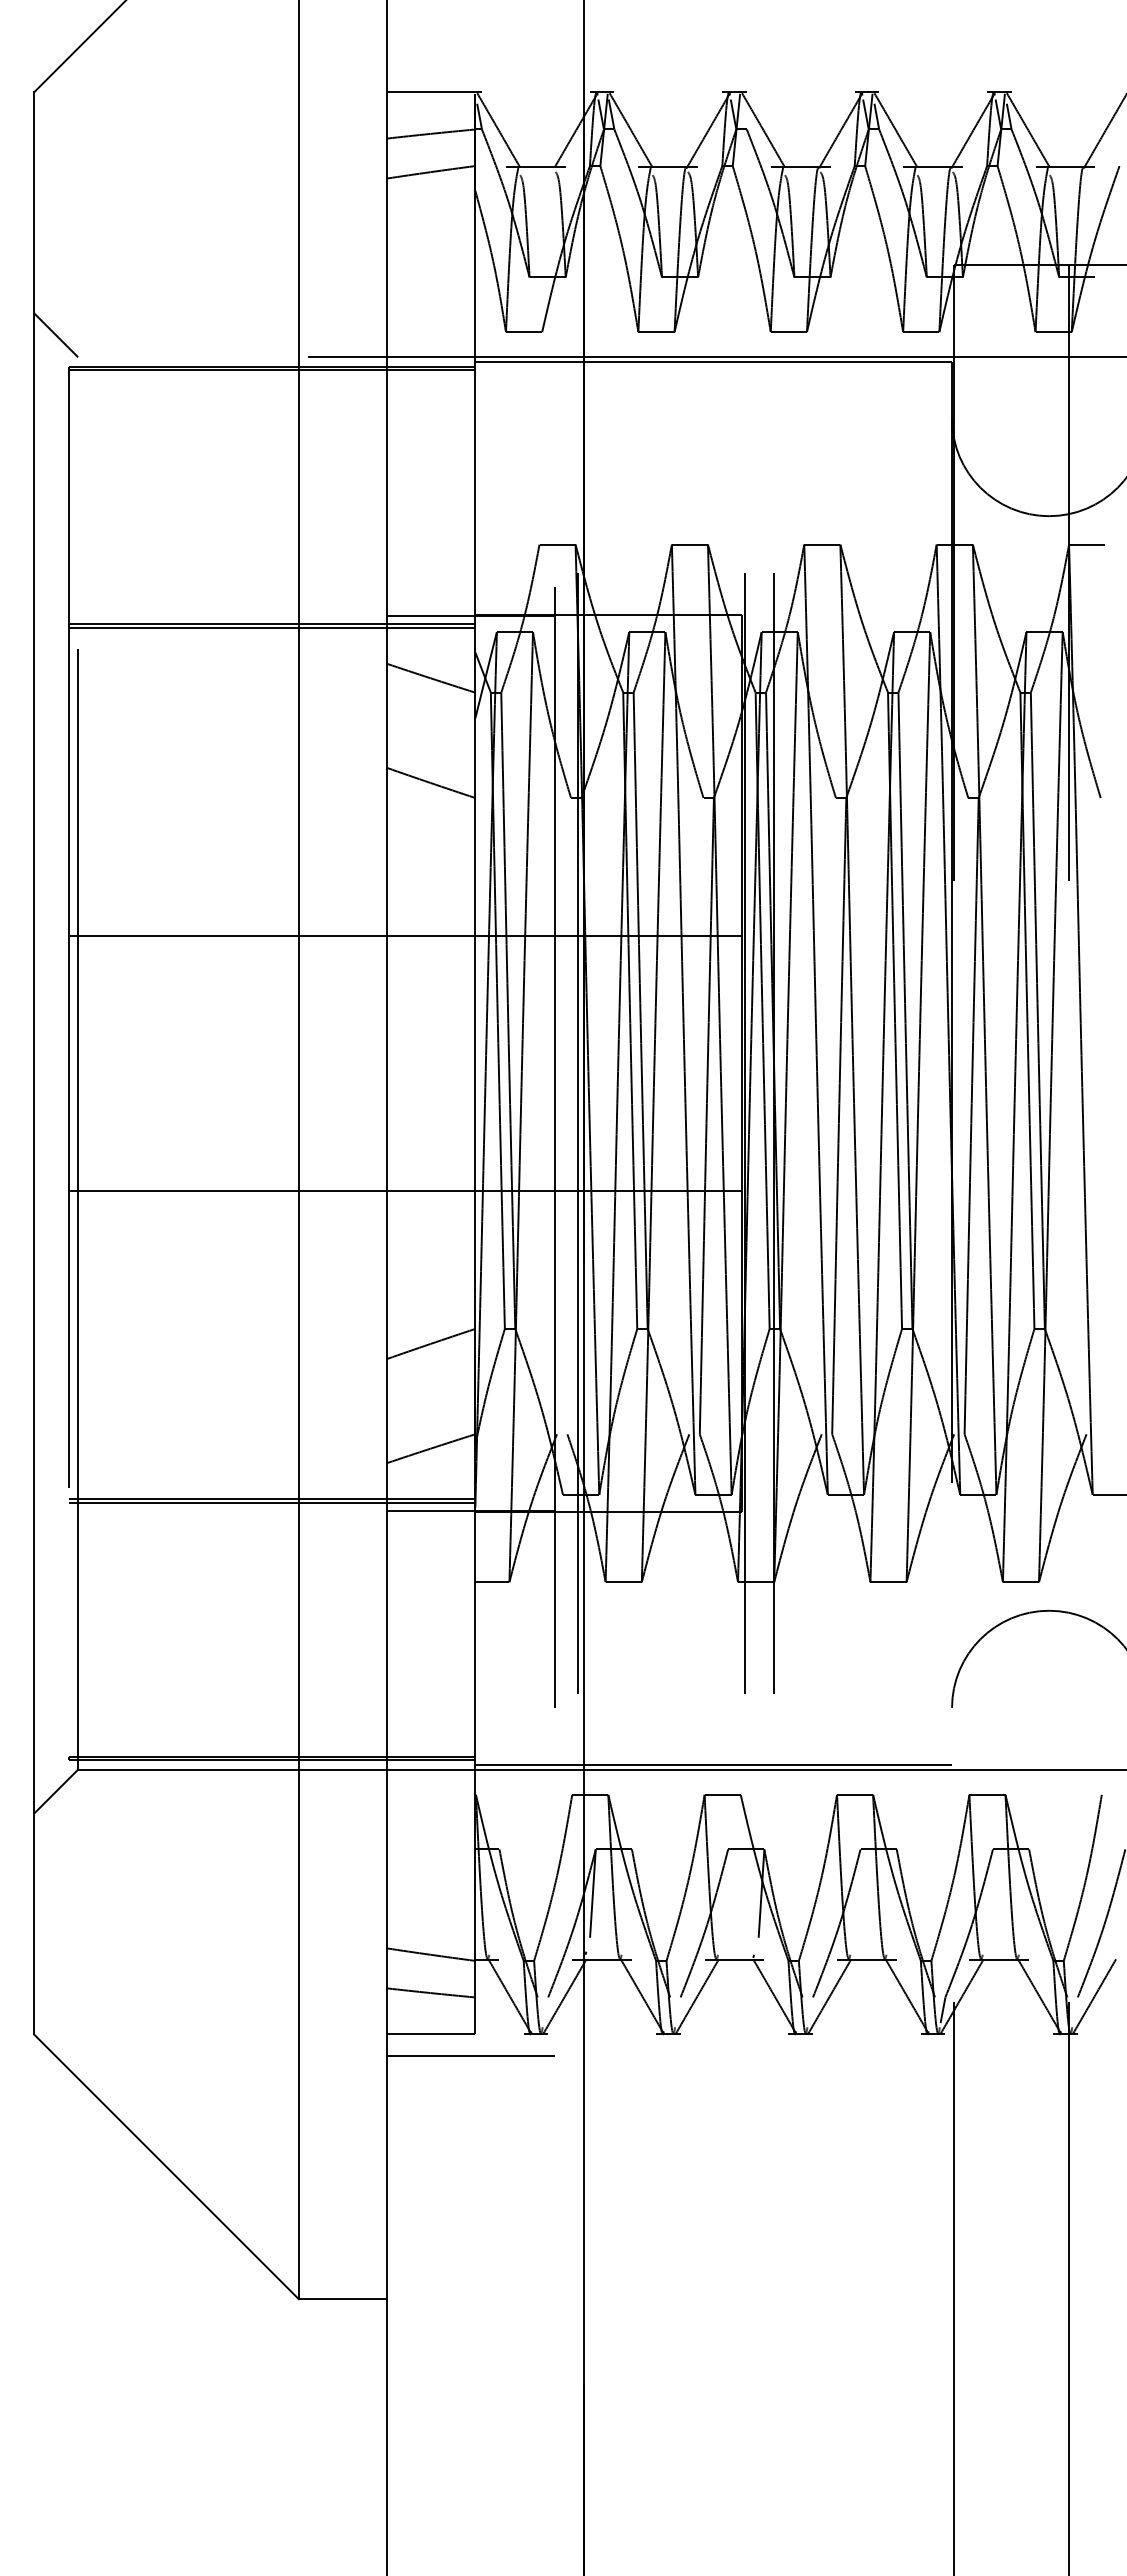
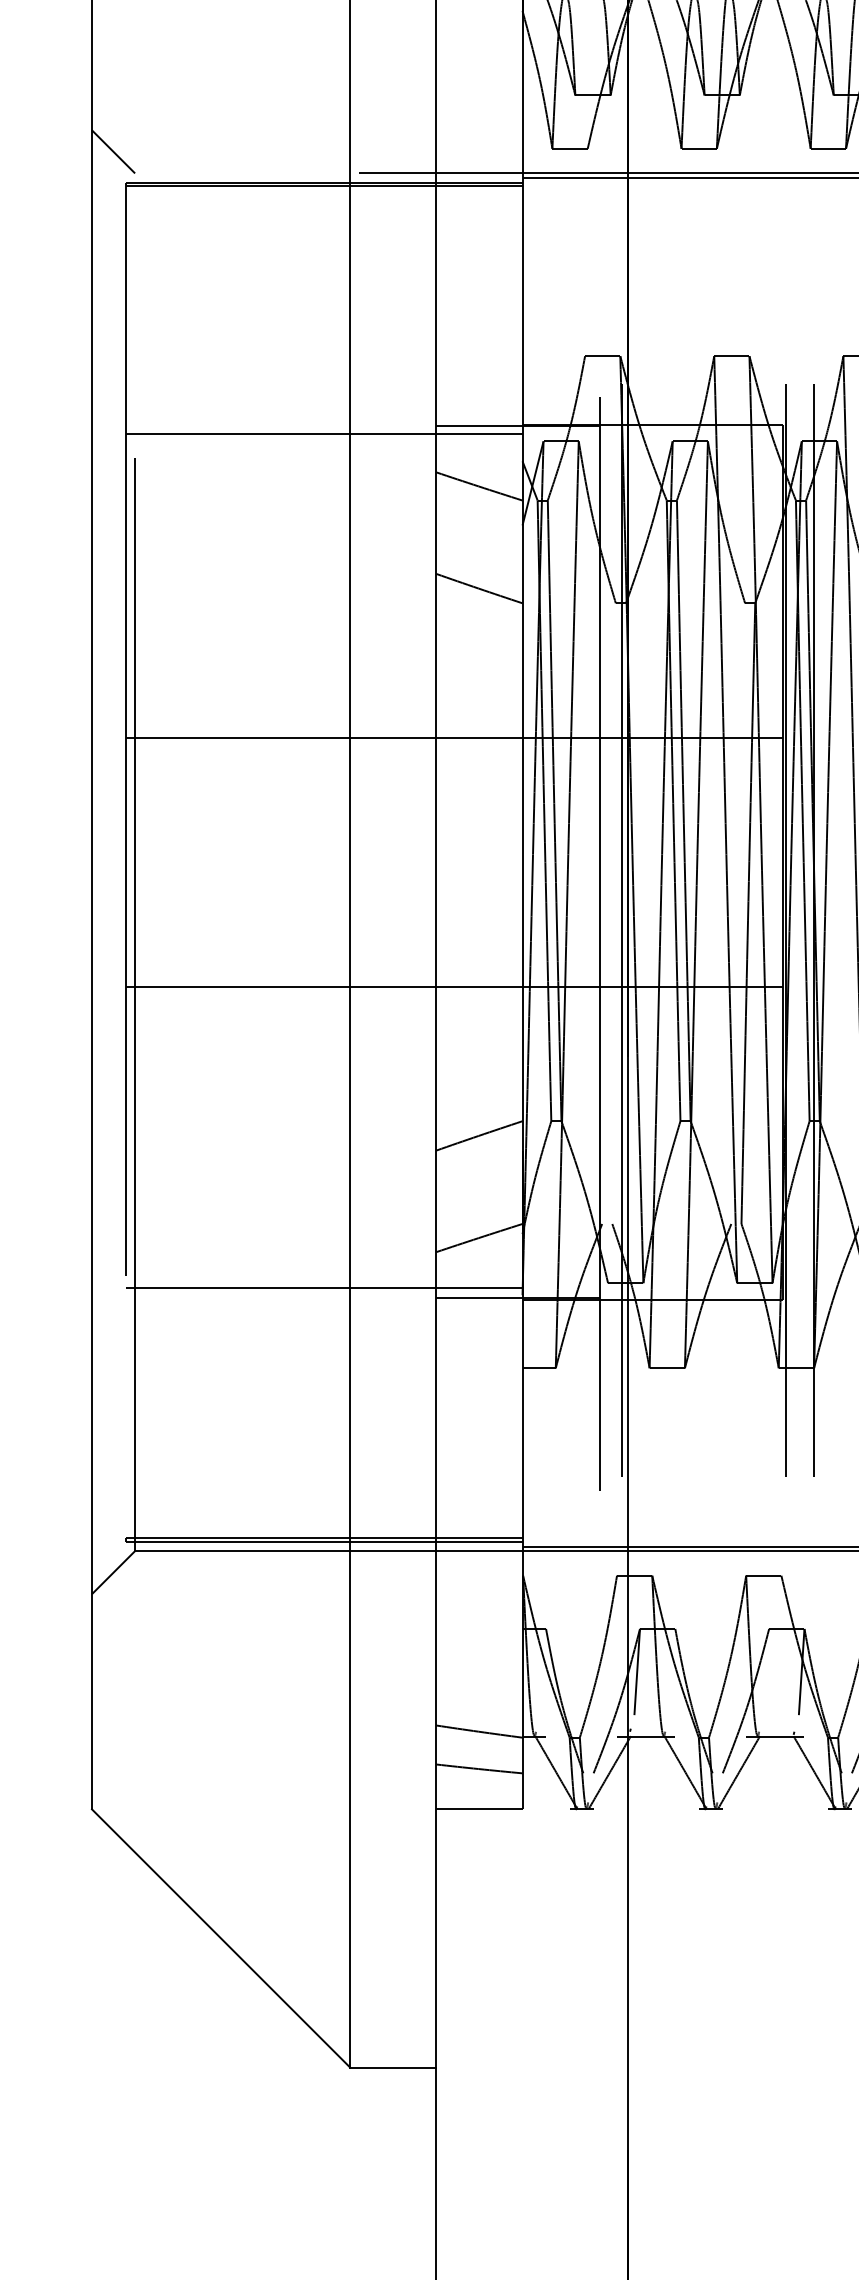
line: (272, 627) -> (324, 436), removed
line: (272, 1502) -> (324, 1290), removed
line: (470, 2055) -> (517, 1829), removed

